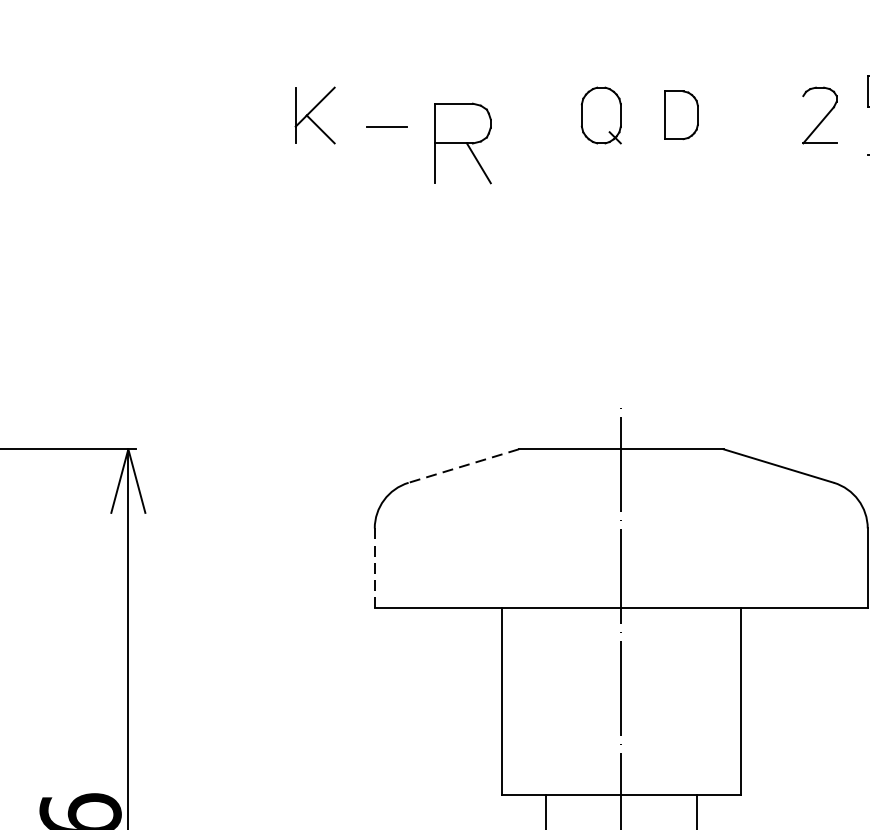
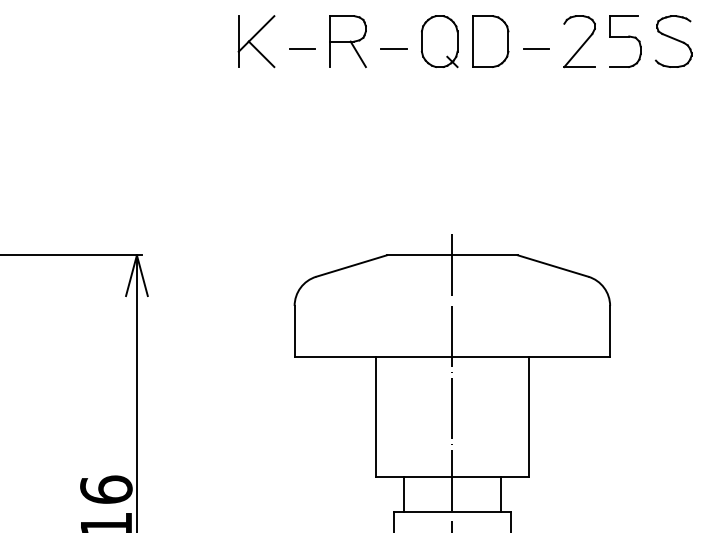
part: (315, 115) -> (256, 41), size x1.43
part: (601, 115) -> (439, 41), size x1.43
part: (680, 115) -> (490, 41), size x1.67
part: (819, 115) -> (579, 41), size x1.43
line: (529, 127) -> (393, 49), added
line: (752, 127) -> (536, 49), added
part: (462, 143) -> (347, 41), moved
line: (463, 466) -> (351, 266), dashed -> solid
line: (374, 568) -> (294, 331), dashed -> solid

